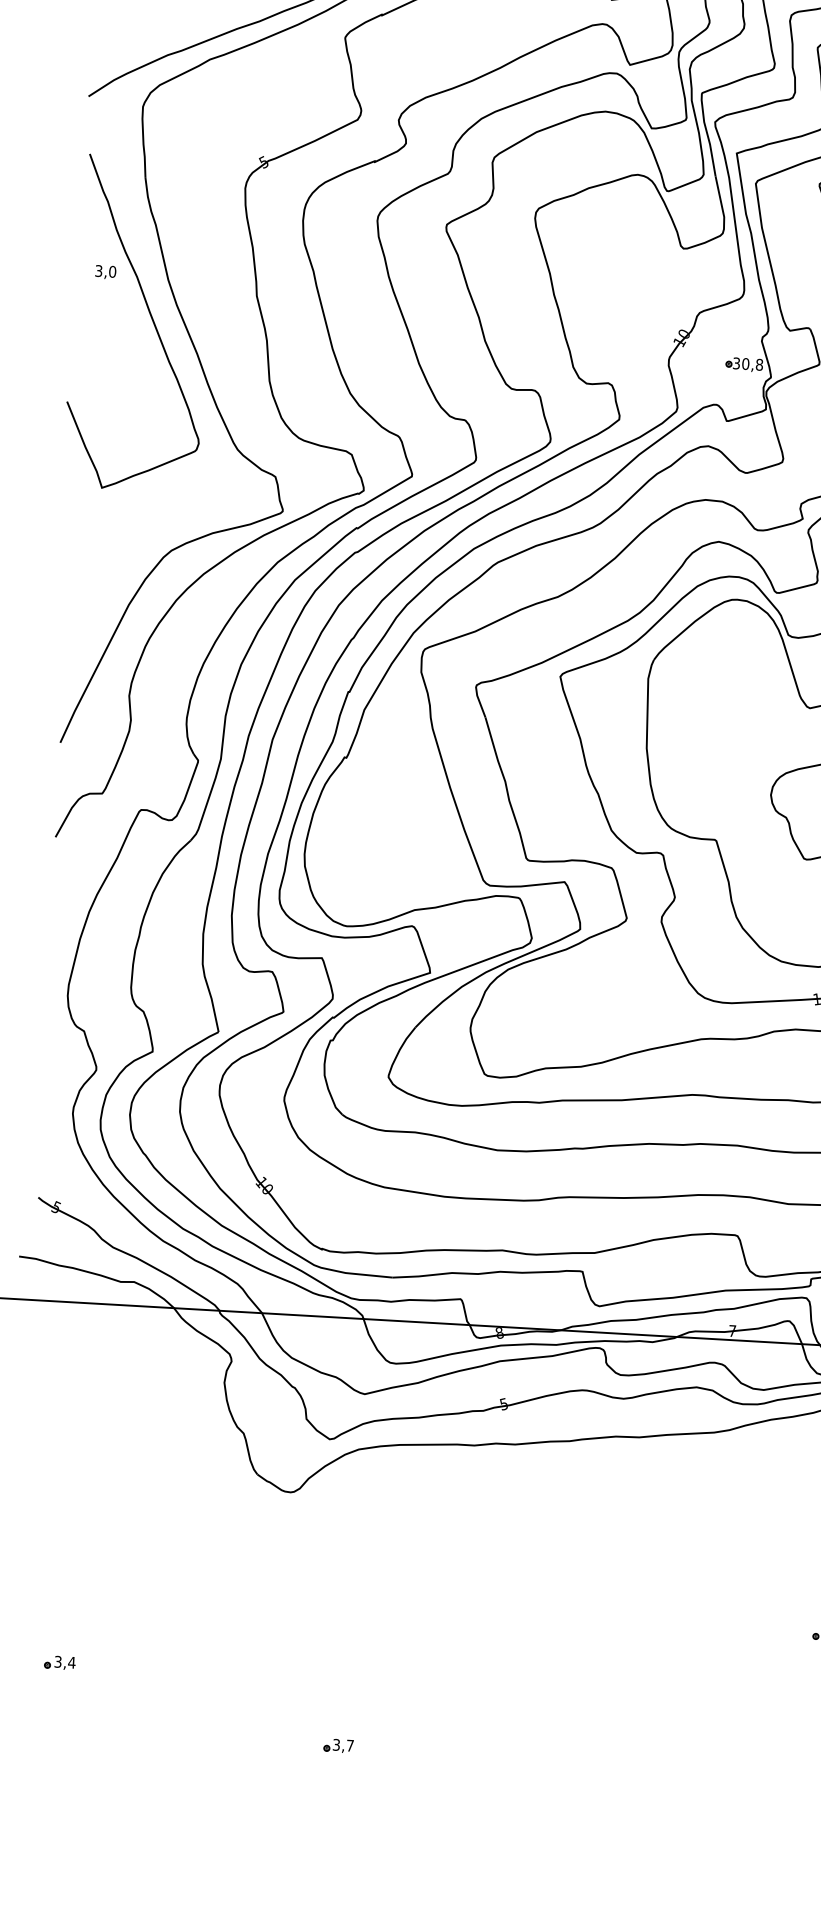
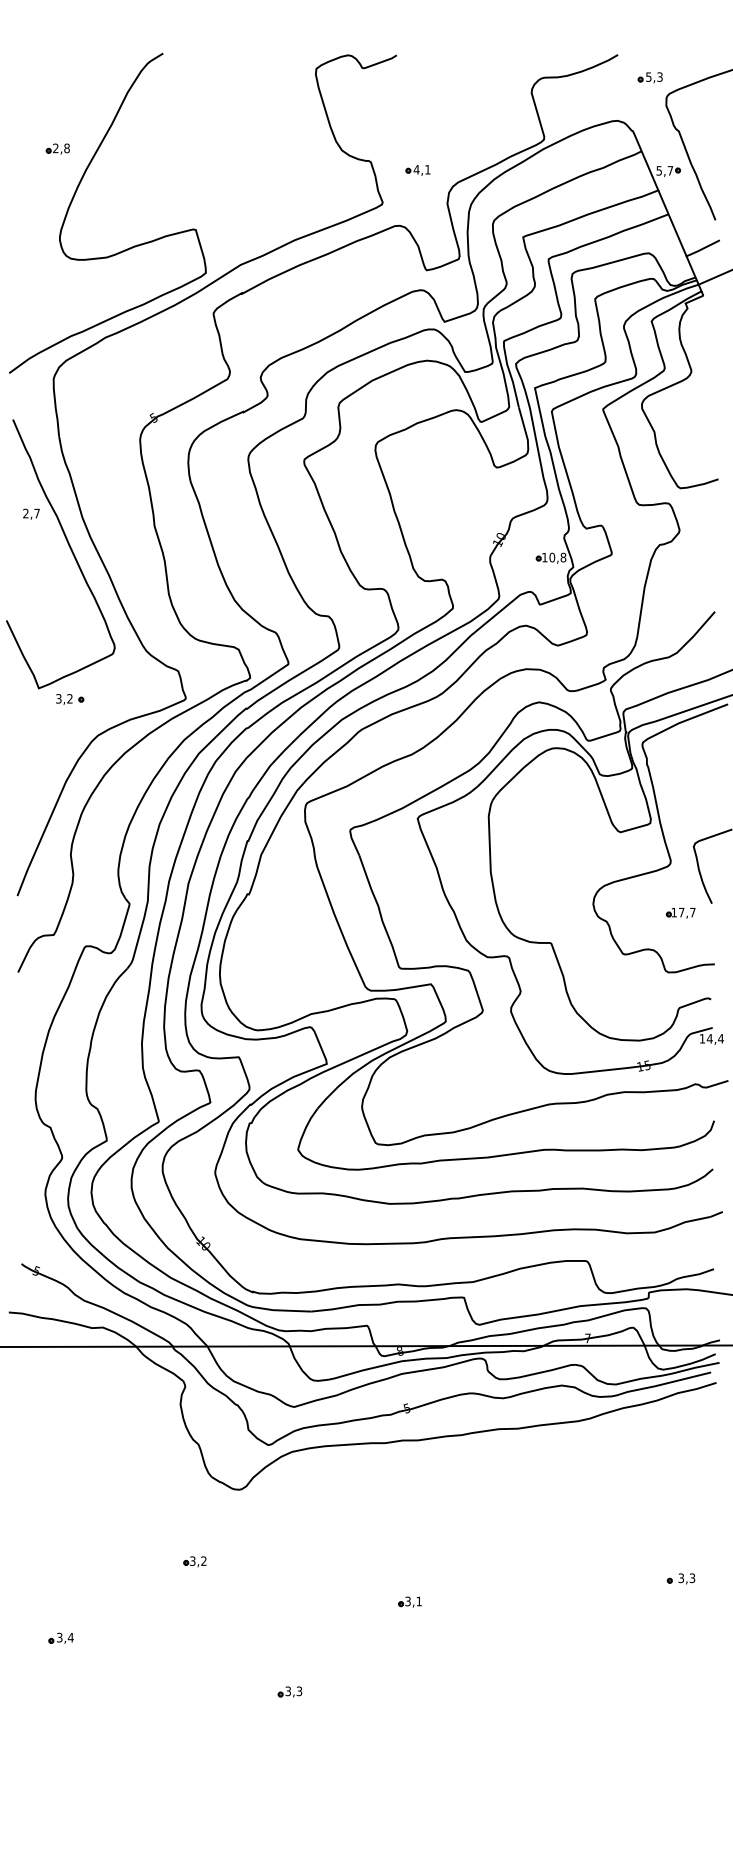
text: (105, 271) -> (31, 513), 3,0 -> 2,7
text: (736, 363) -> (544, 557), 30,8 -> 10,8
part: (140, 503) -> (70, 699), added
part: (230, 1577) -> (194, 1561), added
part: (492, 1642) -> (409, 1601), added
text: (350, 1745) -> (299, 1691), 3,7 -> 3,3

